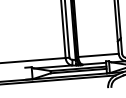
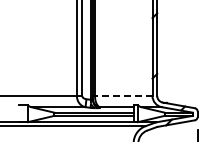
line: (98, 55) -> (123, 95), solid -> dashed

